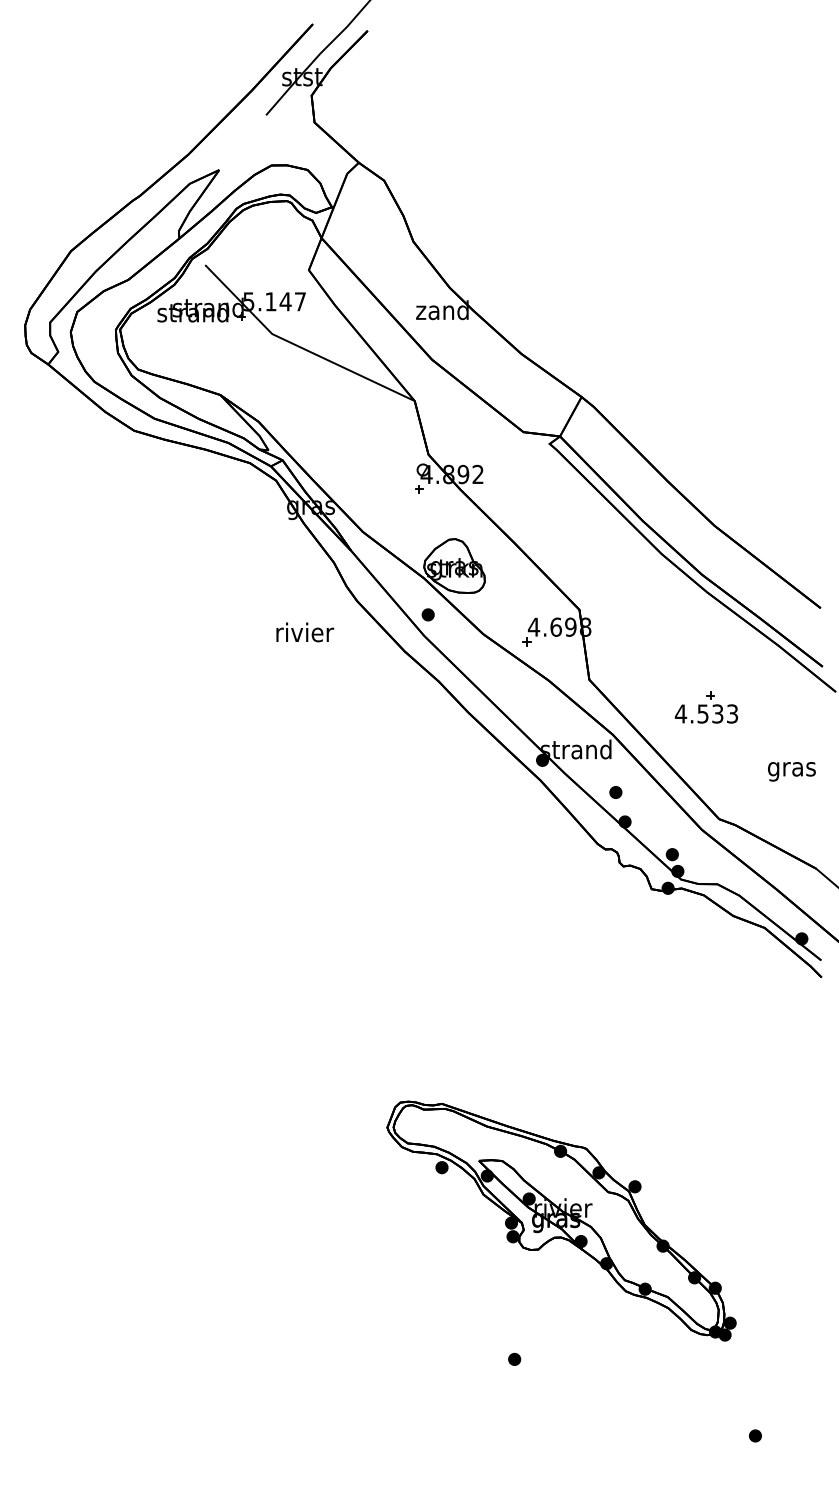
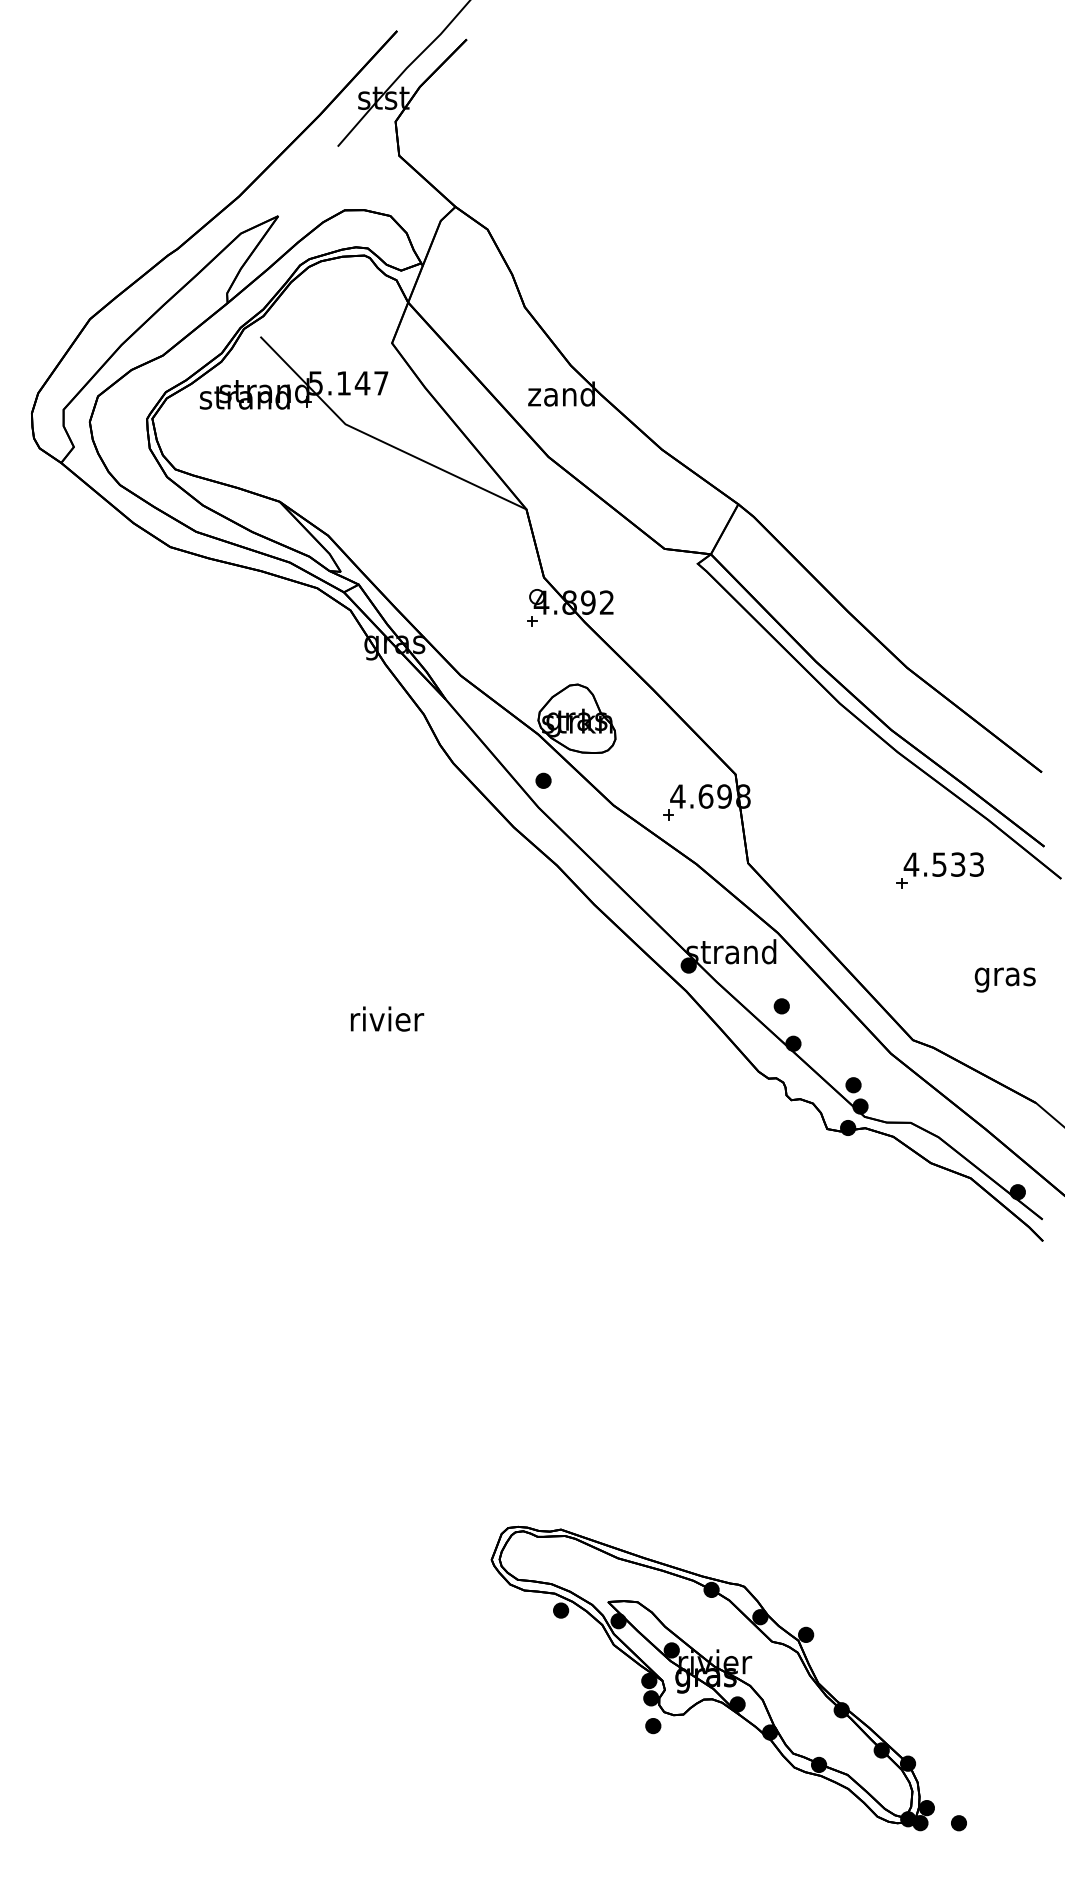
text: (305, 631) -> (387, 1018), moved
text: (706, 713) -> (943, 864), moved
part: (561, 1221) -> (712, 1678), moved

